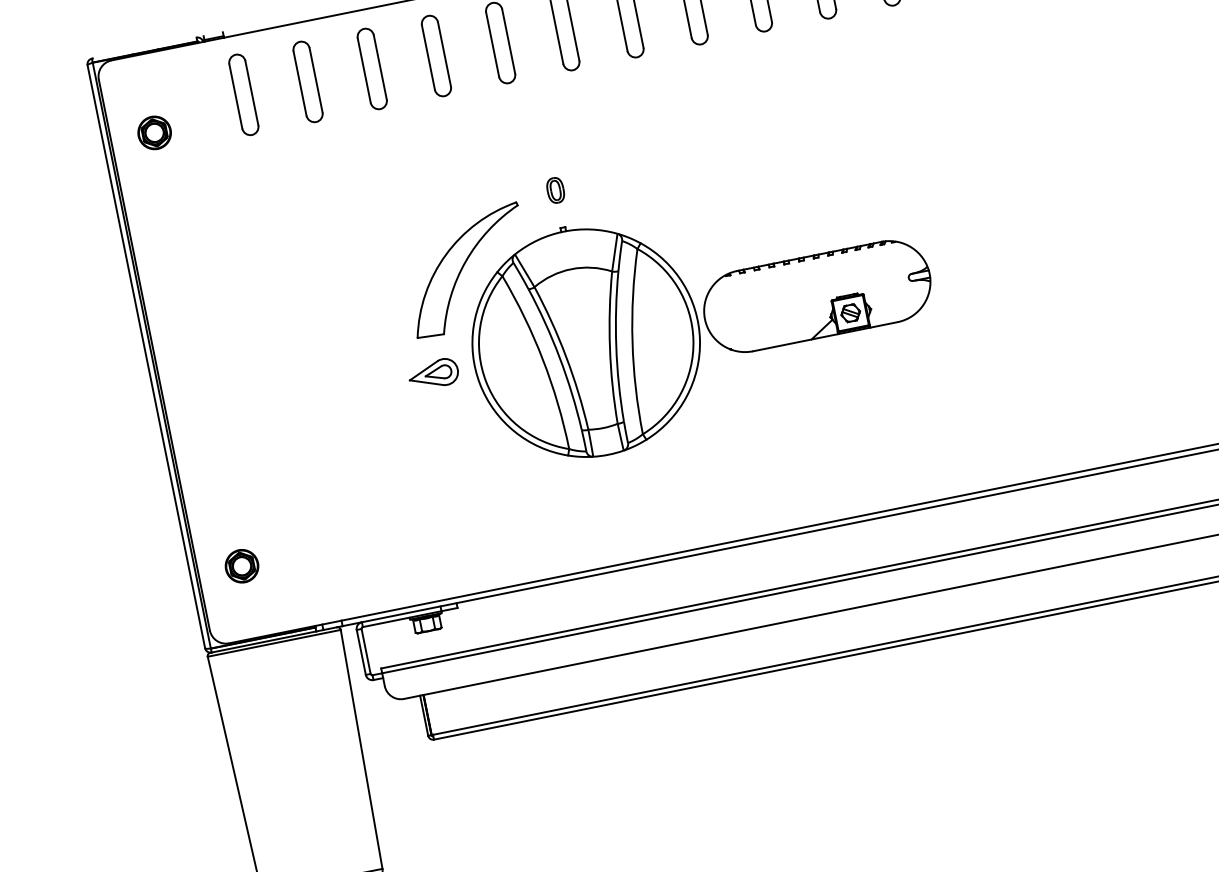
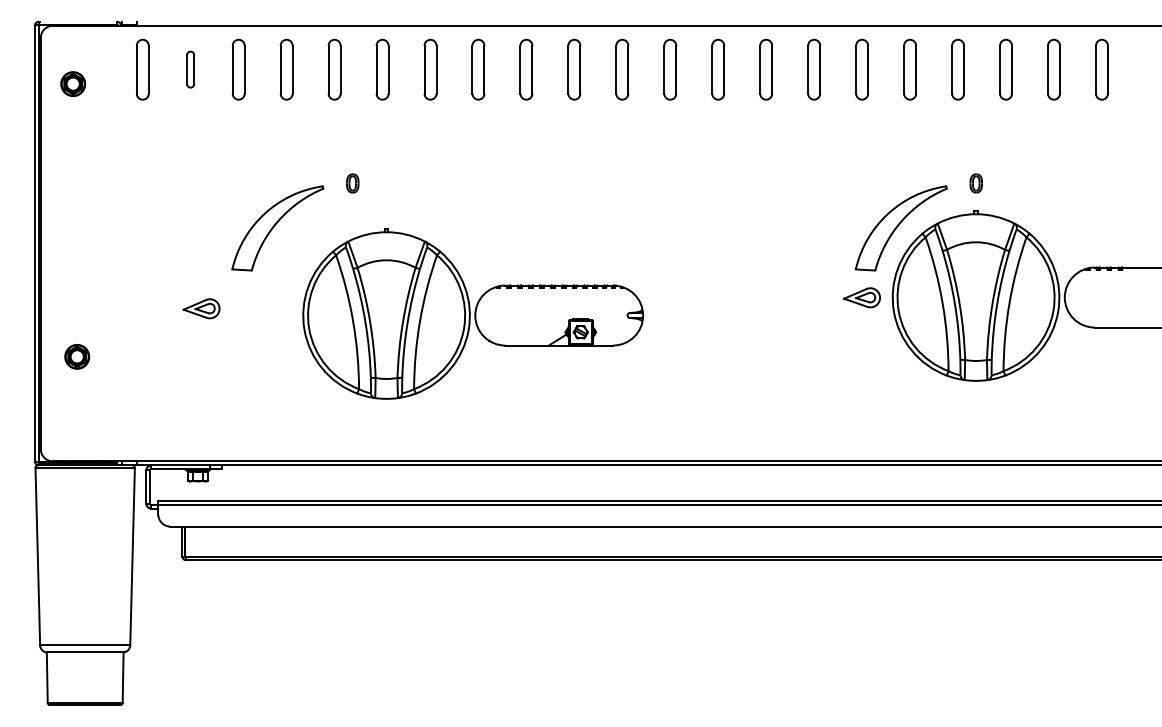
part: (307, 81) -> (190, 69), size x0.6
part: (701, 316) -> (473, 313), moved
part: (433, 373) -> (201, 308), moved
part: (242, 565) -> (77, 356), moved

